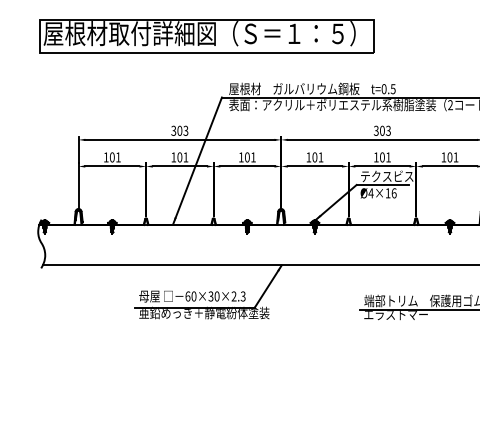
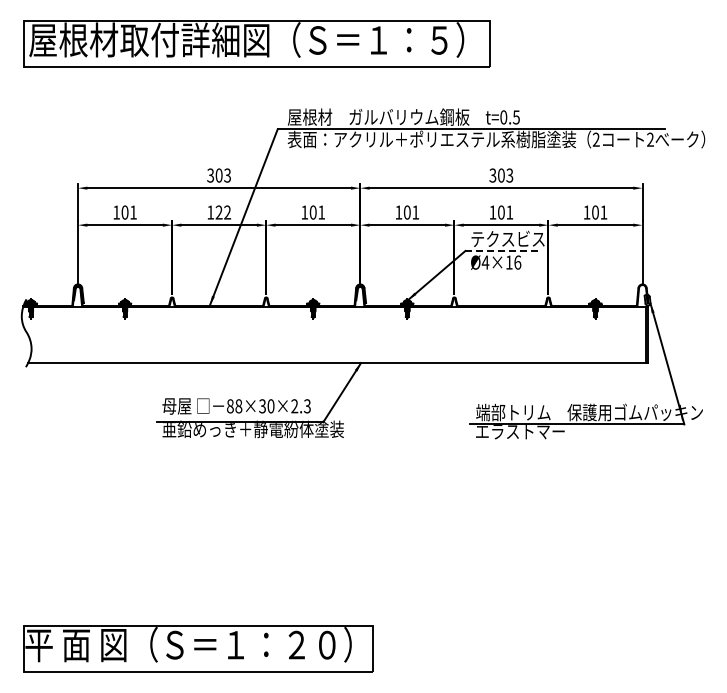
text: (182, 157) -> (223, 212), 101 -> 122
line: (383, 184) -> (502, 250), solid -> dashed
text: (190, 296) -> (234, 406), 60×30×2.3 -> 88×30×2.3

